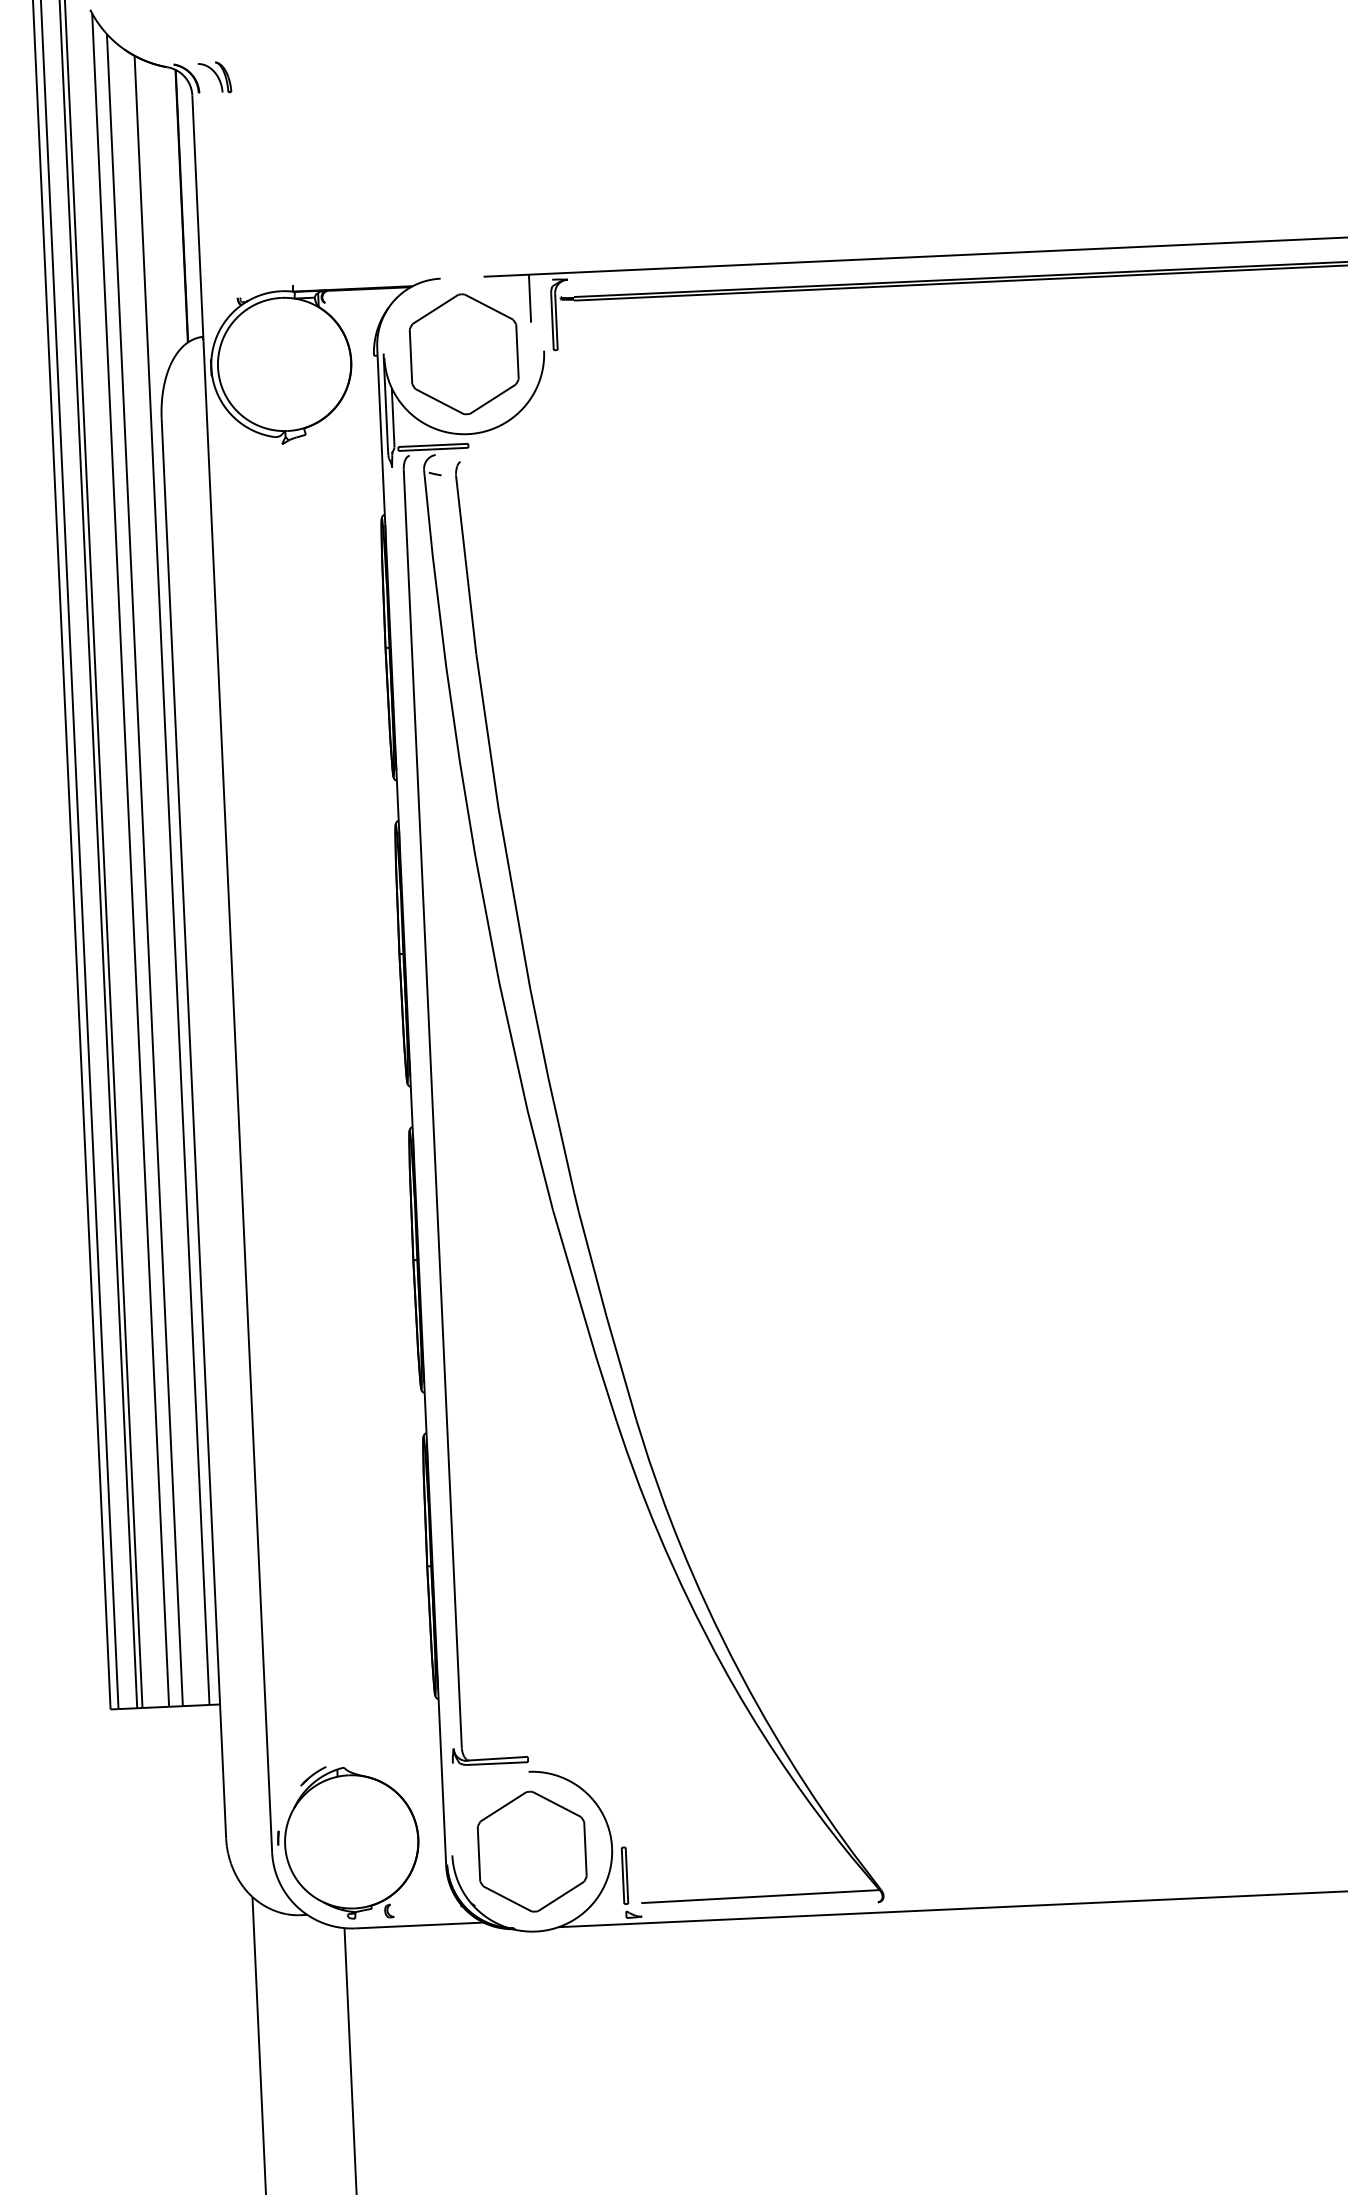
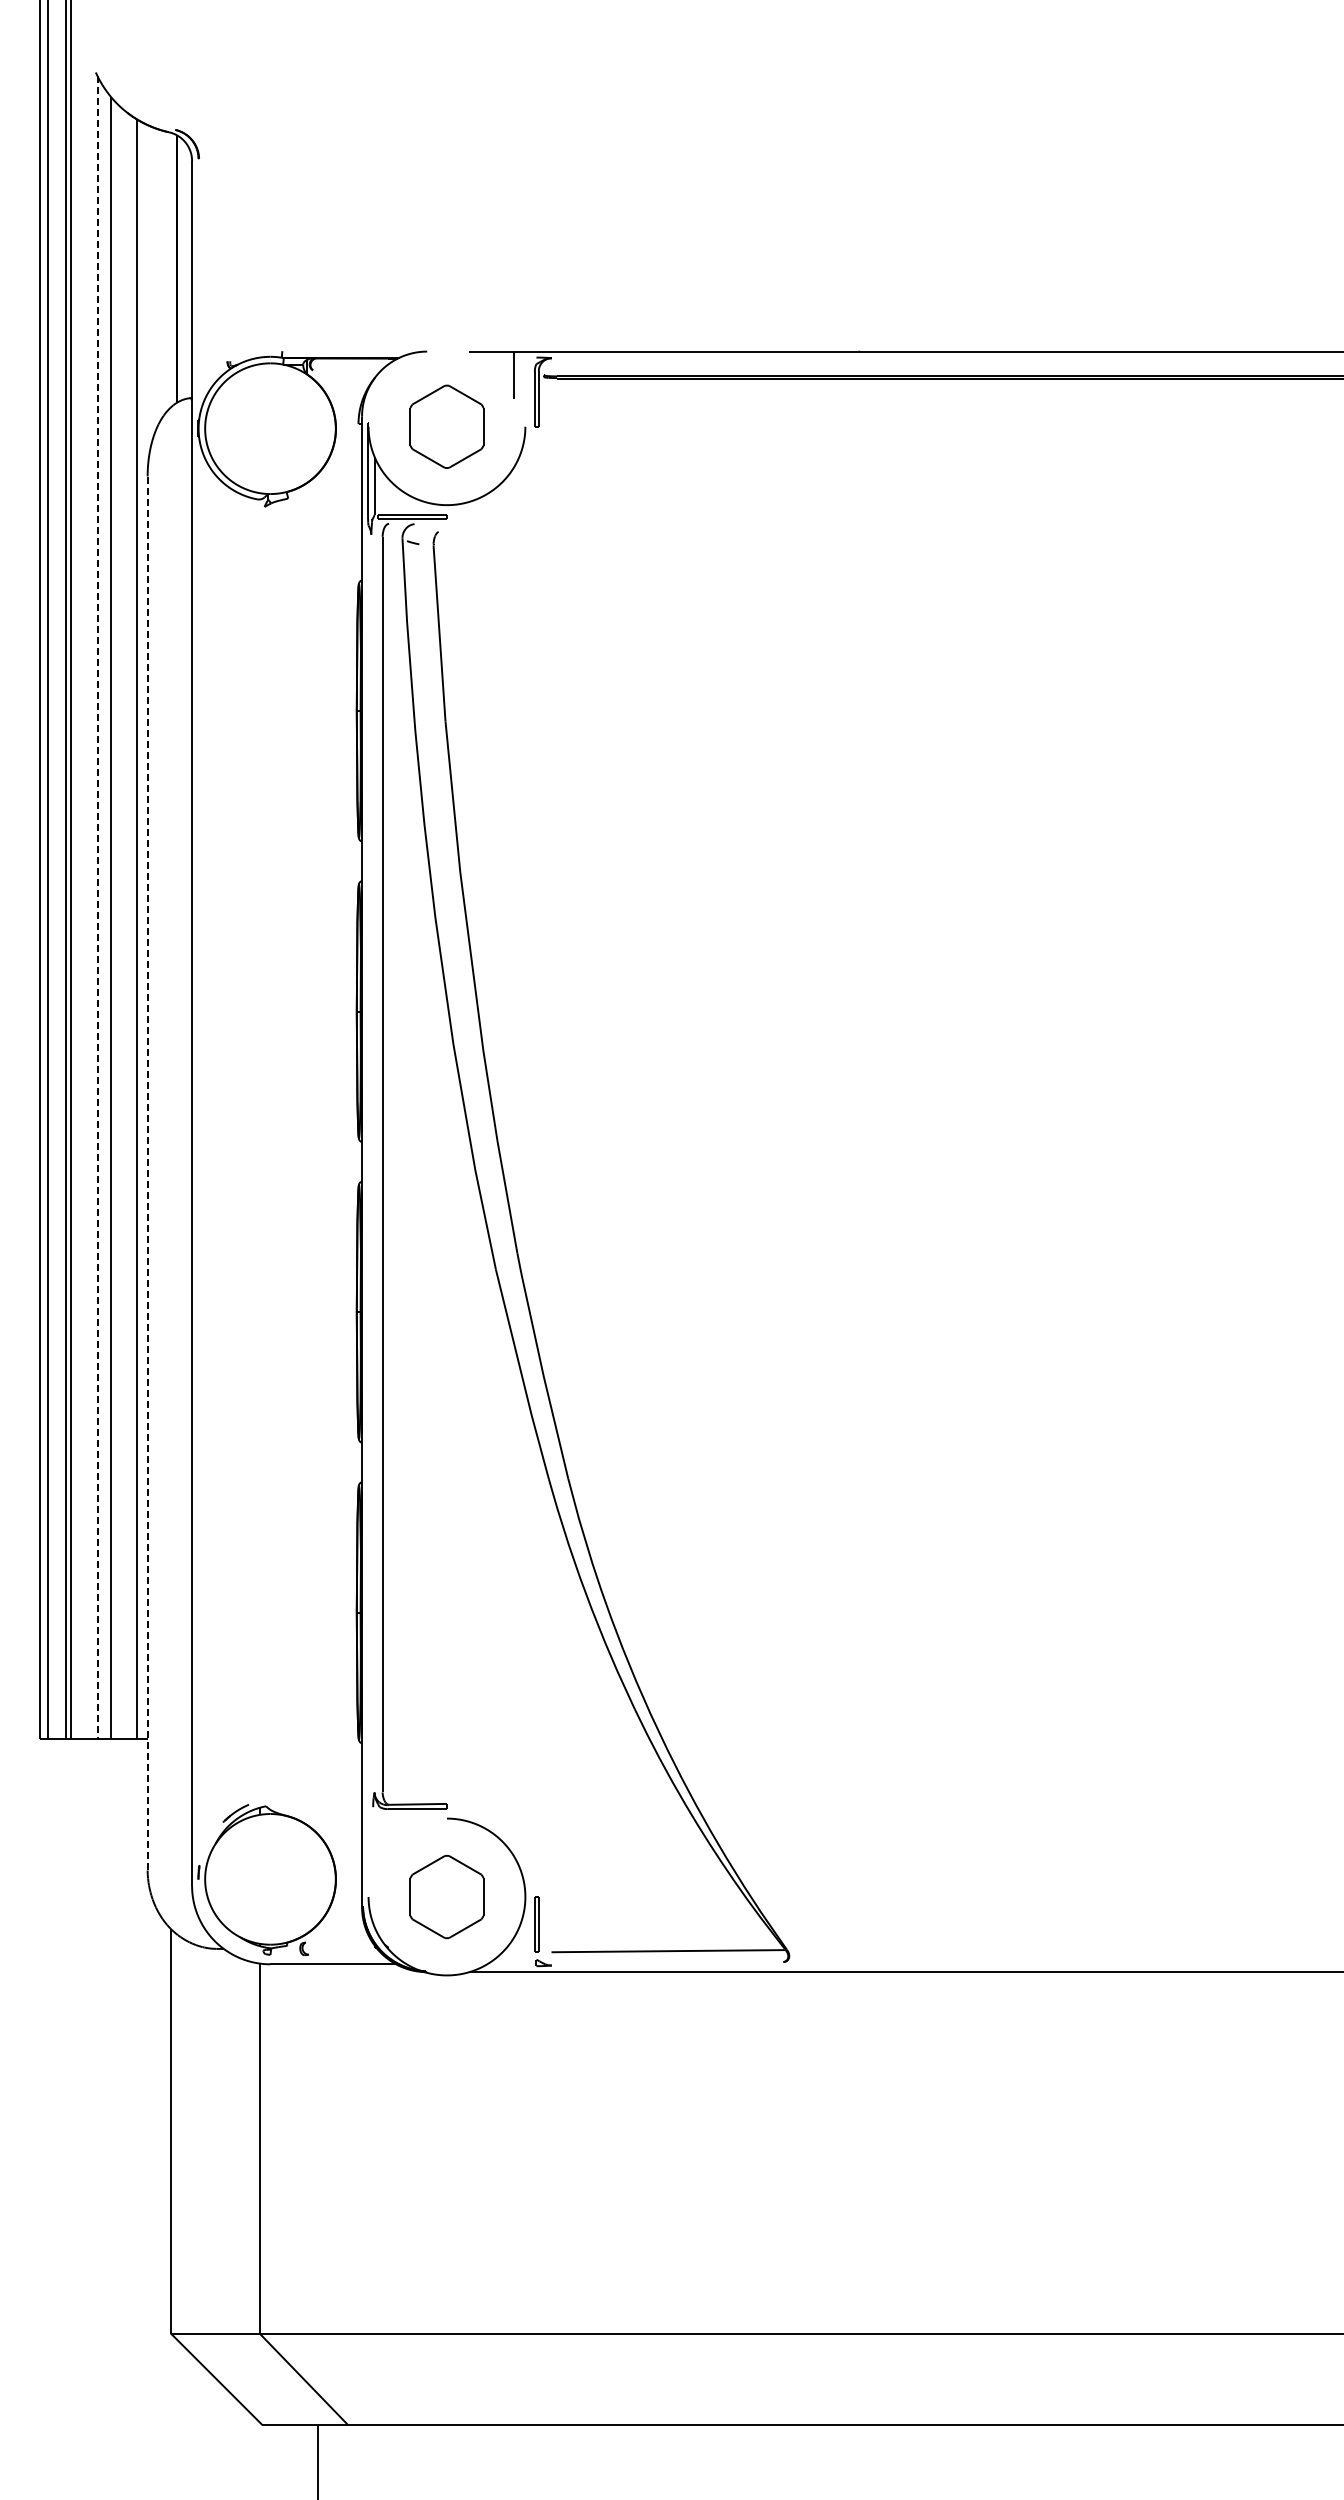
part: (214, 77) -> (214, 144), removed
part: (463, 354) -> (446, 426), size x0.7
line: (130, 861) -> (97, 908), solid -> dashed
line: (193, 1127) -> (147, 1172), solid -> dashed
part: (531, 1851) -> (446, 1896), size x0.7

